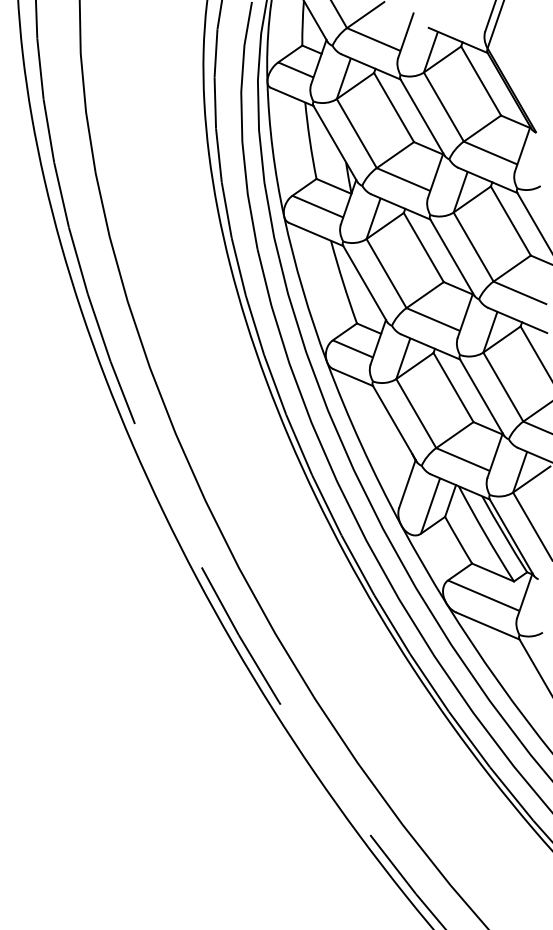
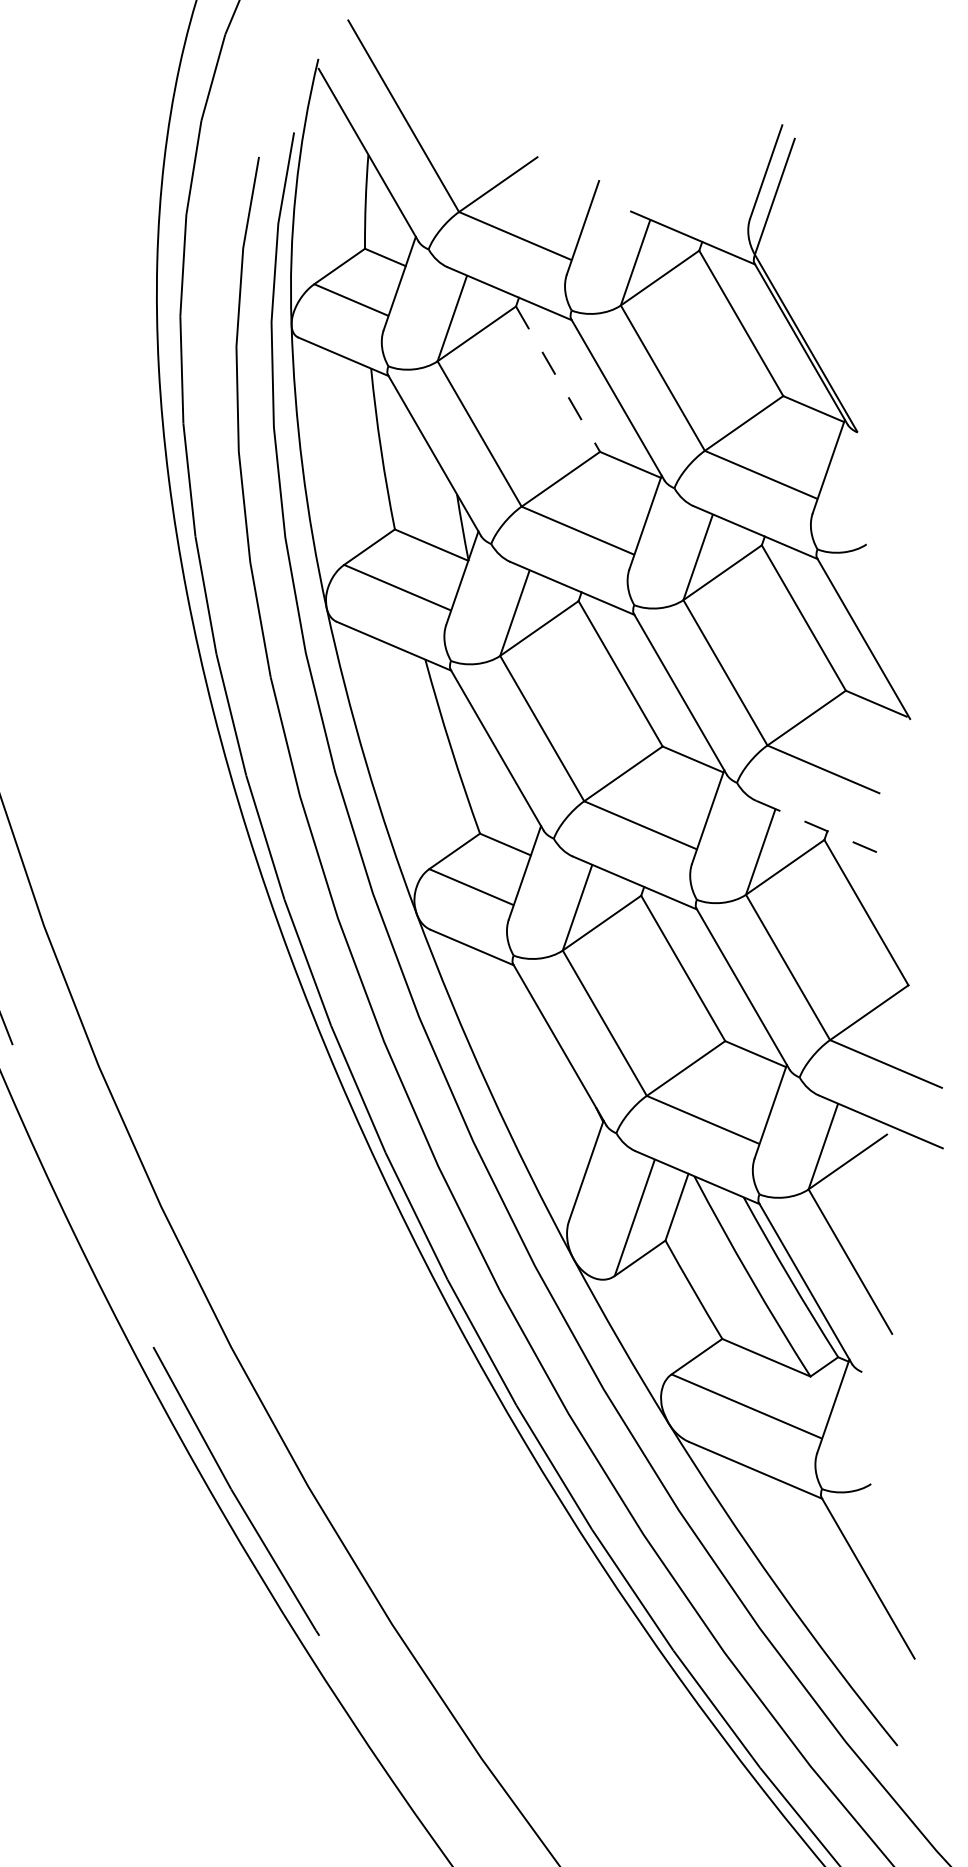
line: (394, 107) -> (558, 379), solid -> dashed
line: (518, 320) -> (819, 827), solid -> dashed

